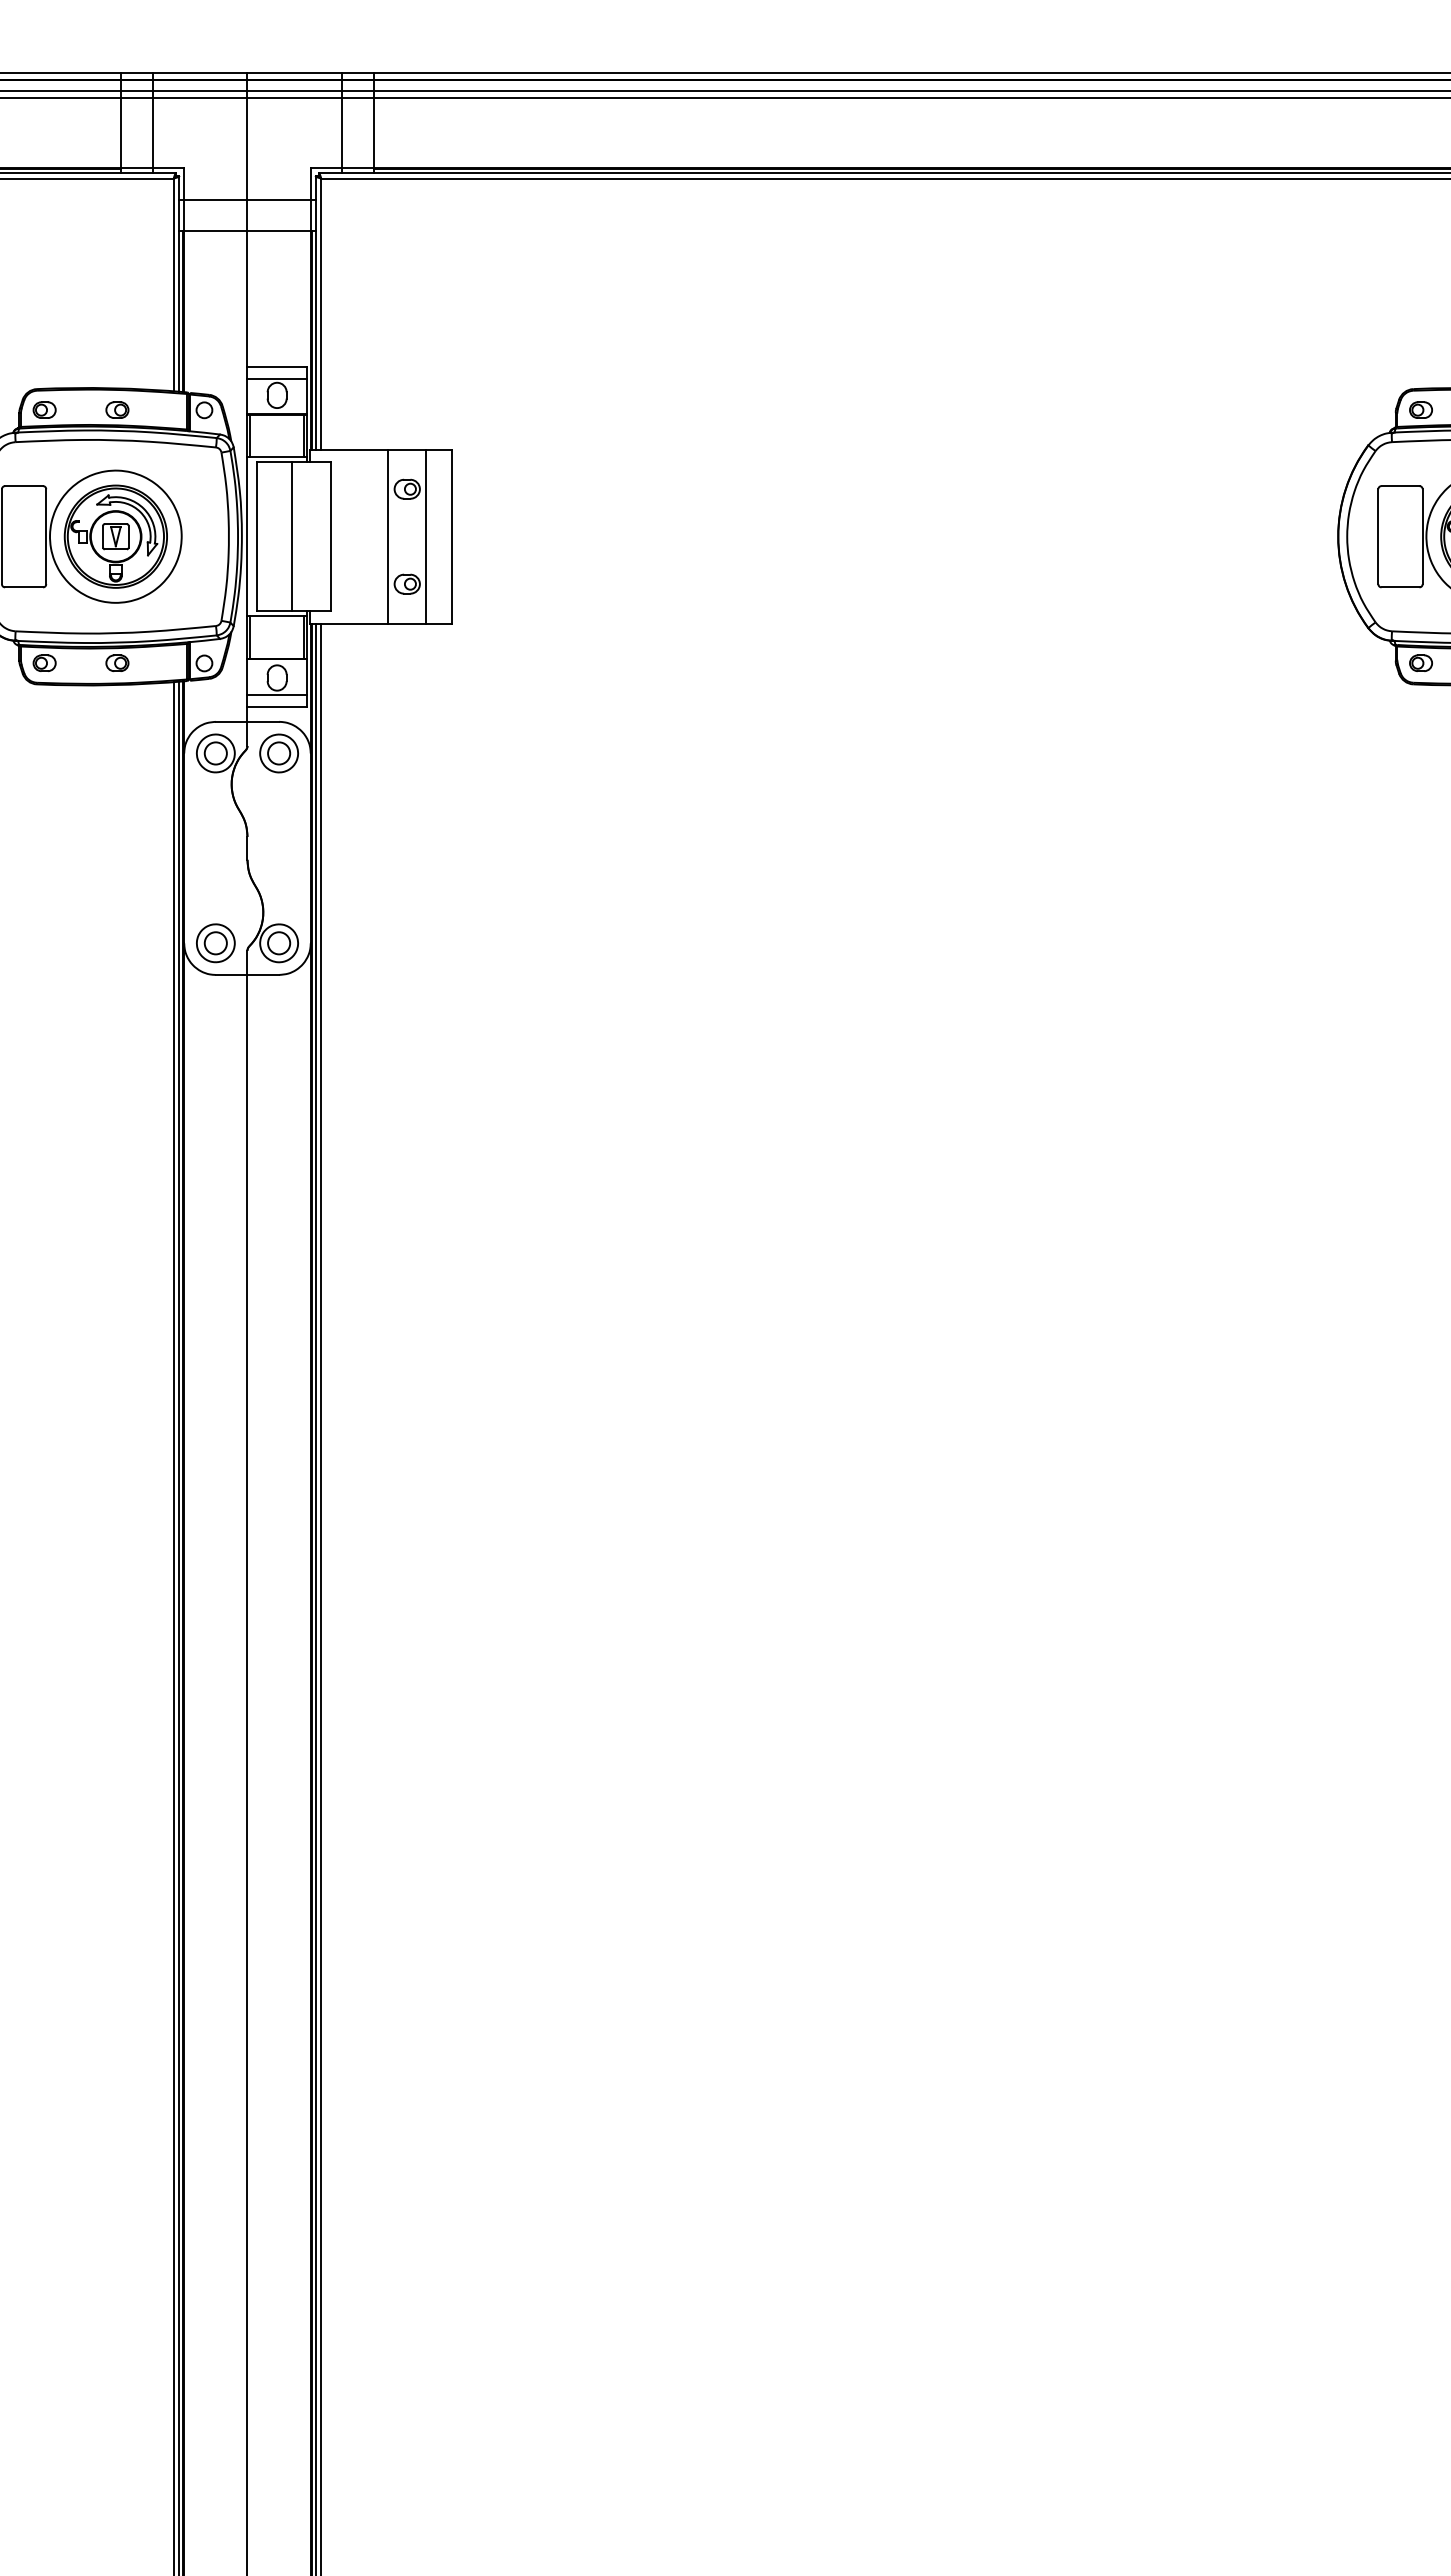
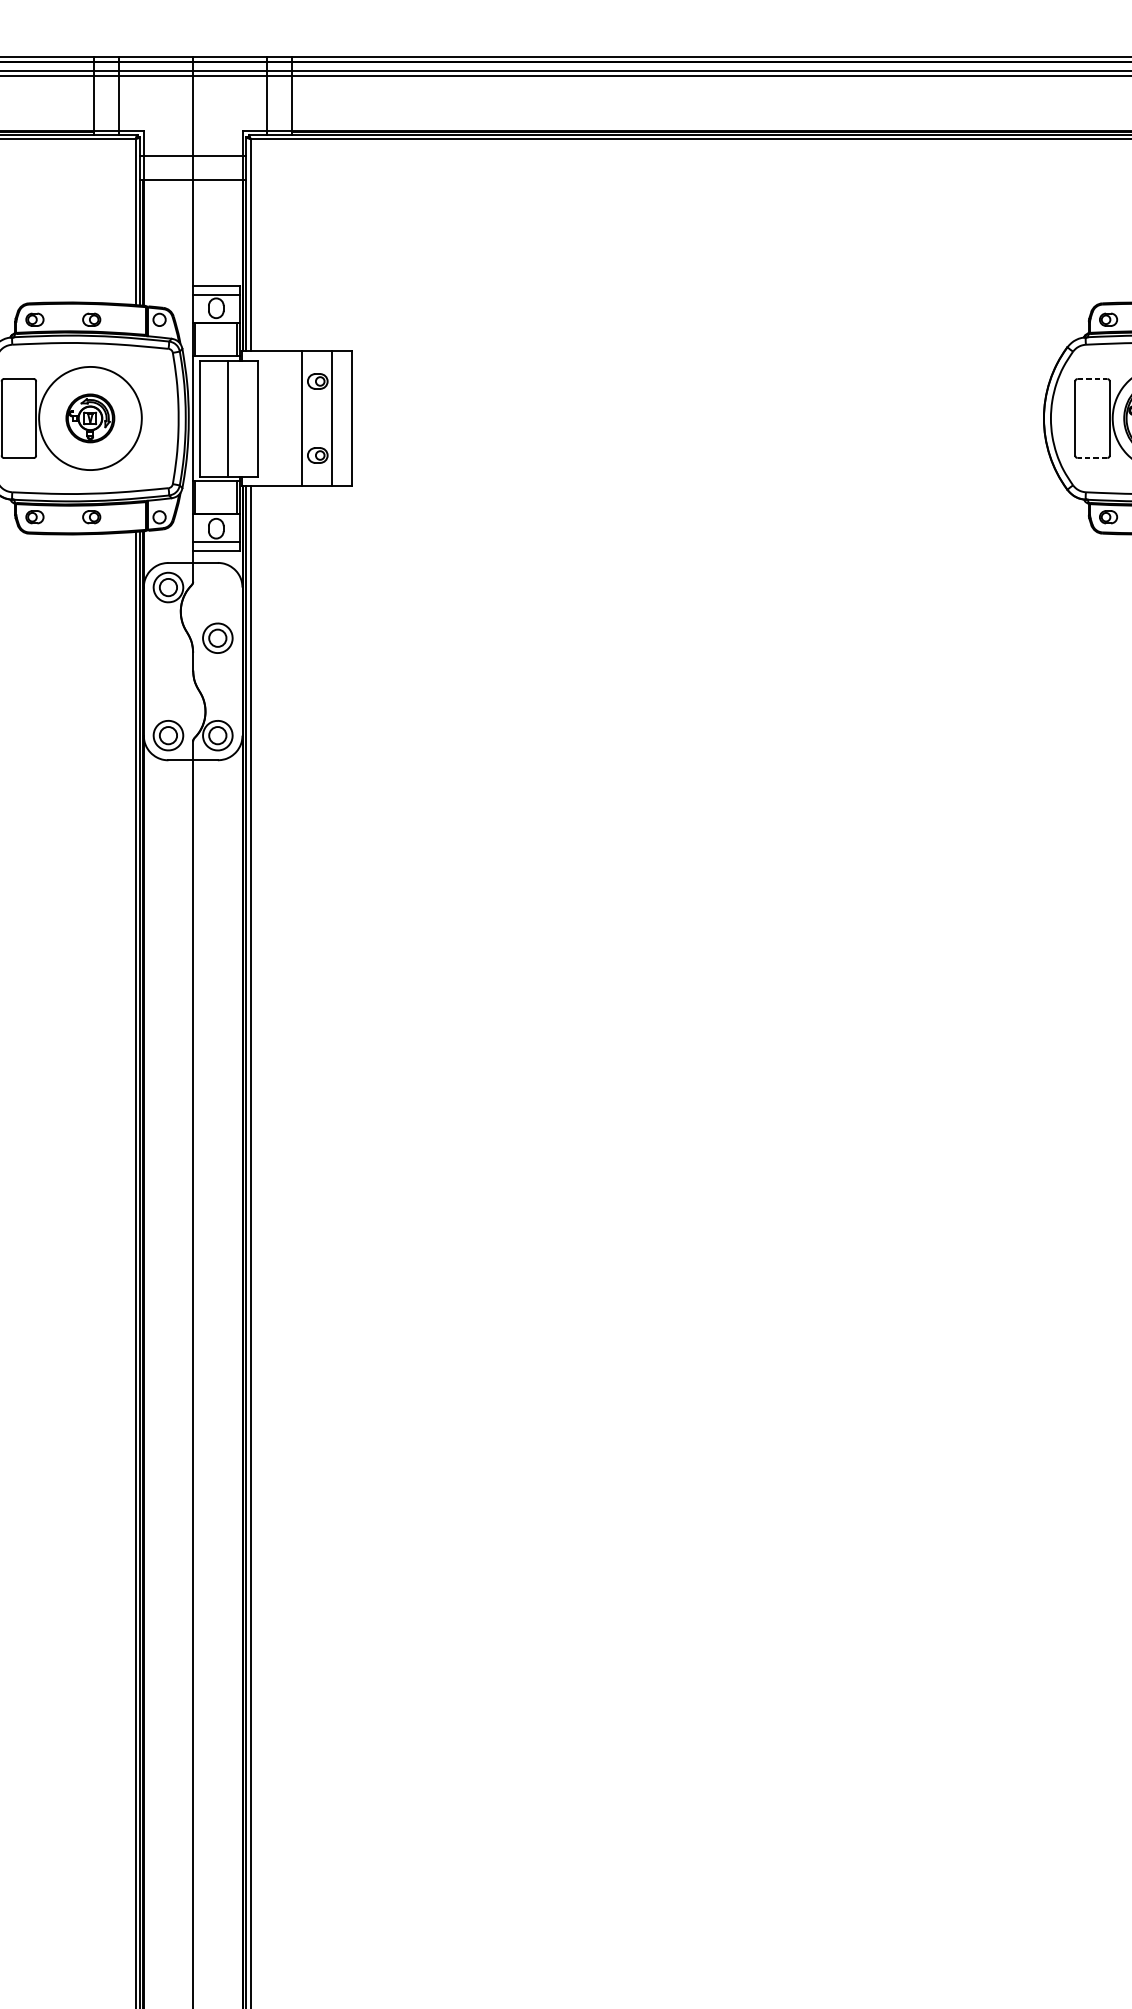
line: (1400, 486) -> (1092, 379), solid -> dashed
part: (115, 536) -> (90, 418), size x0.6
line: (1400, 587) -> (1092, 458), solid -> dashed
part: (278, 753) -> (217, 638), moved

